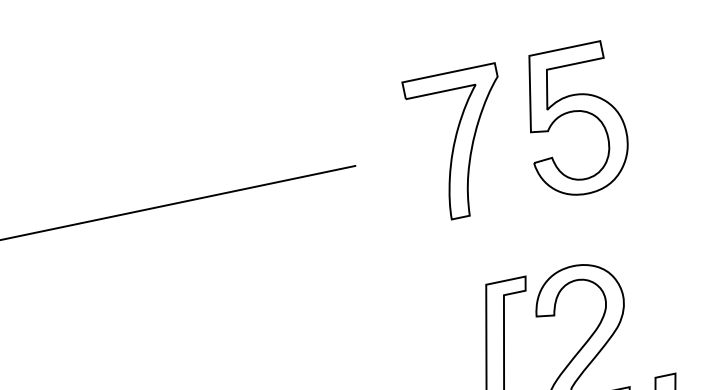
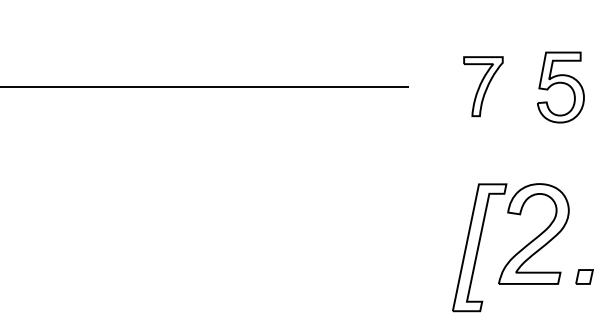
part: (574, 121) -> (560, 87), size x0.7
part: (463, 142) -> (483, 86), size x0.6

